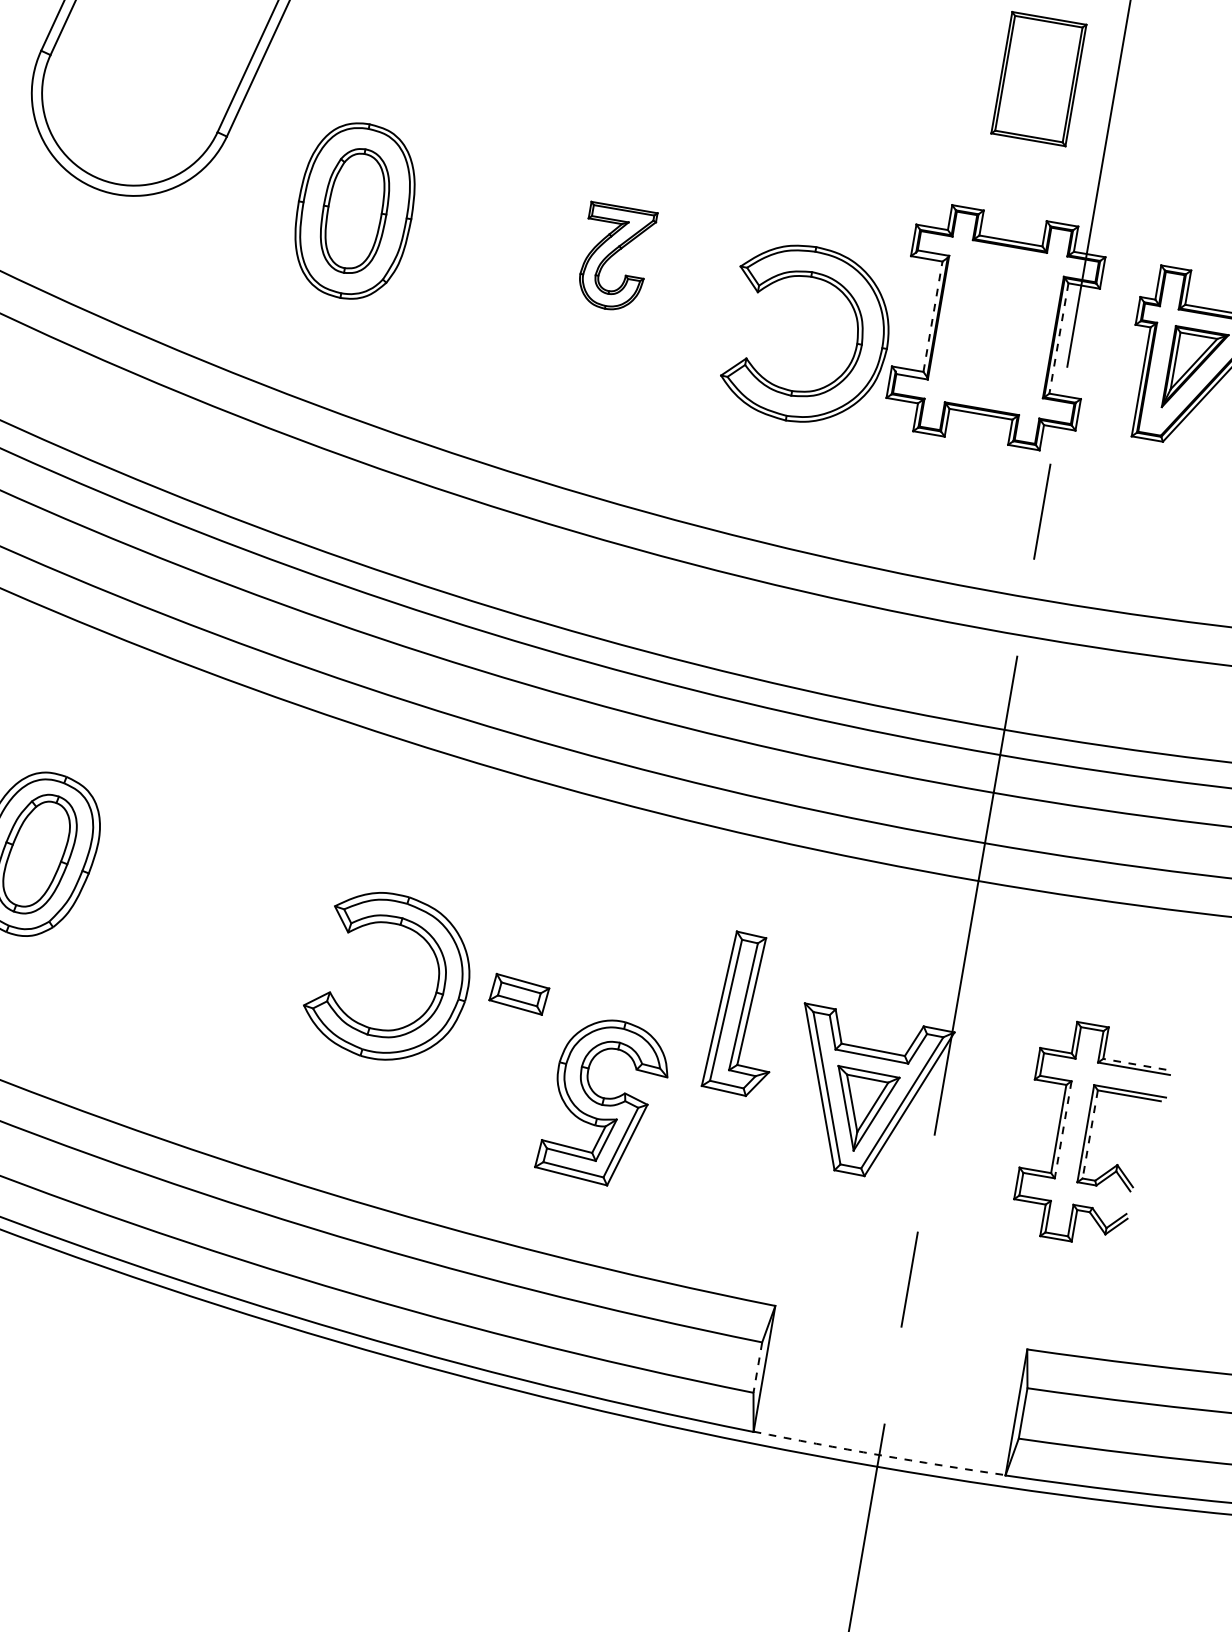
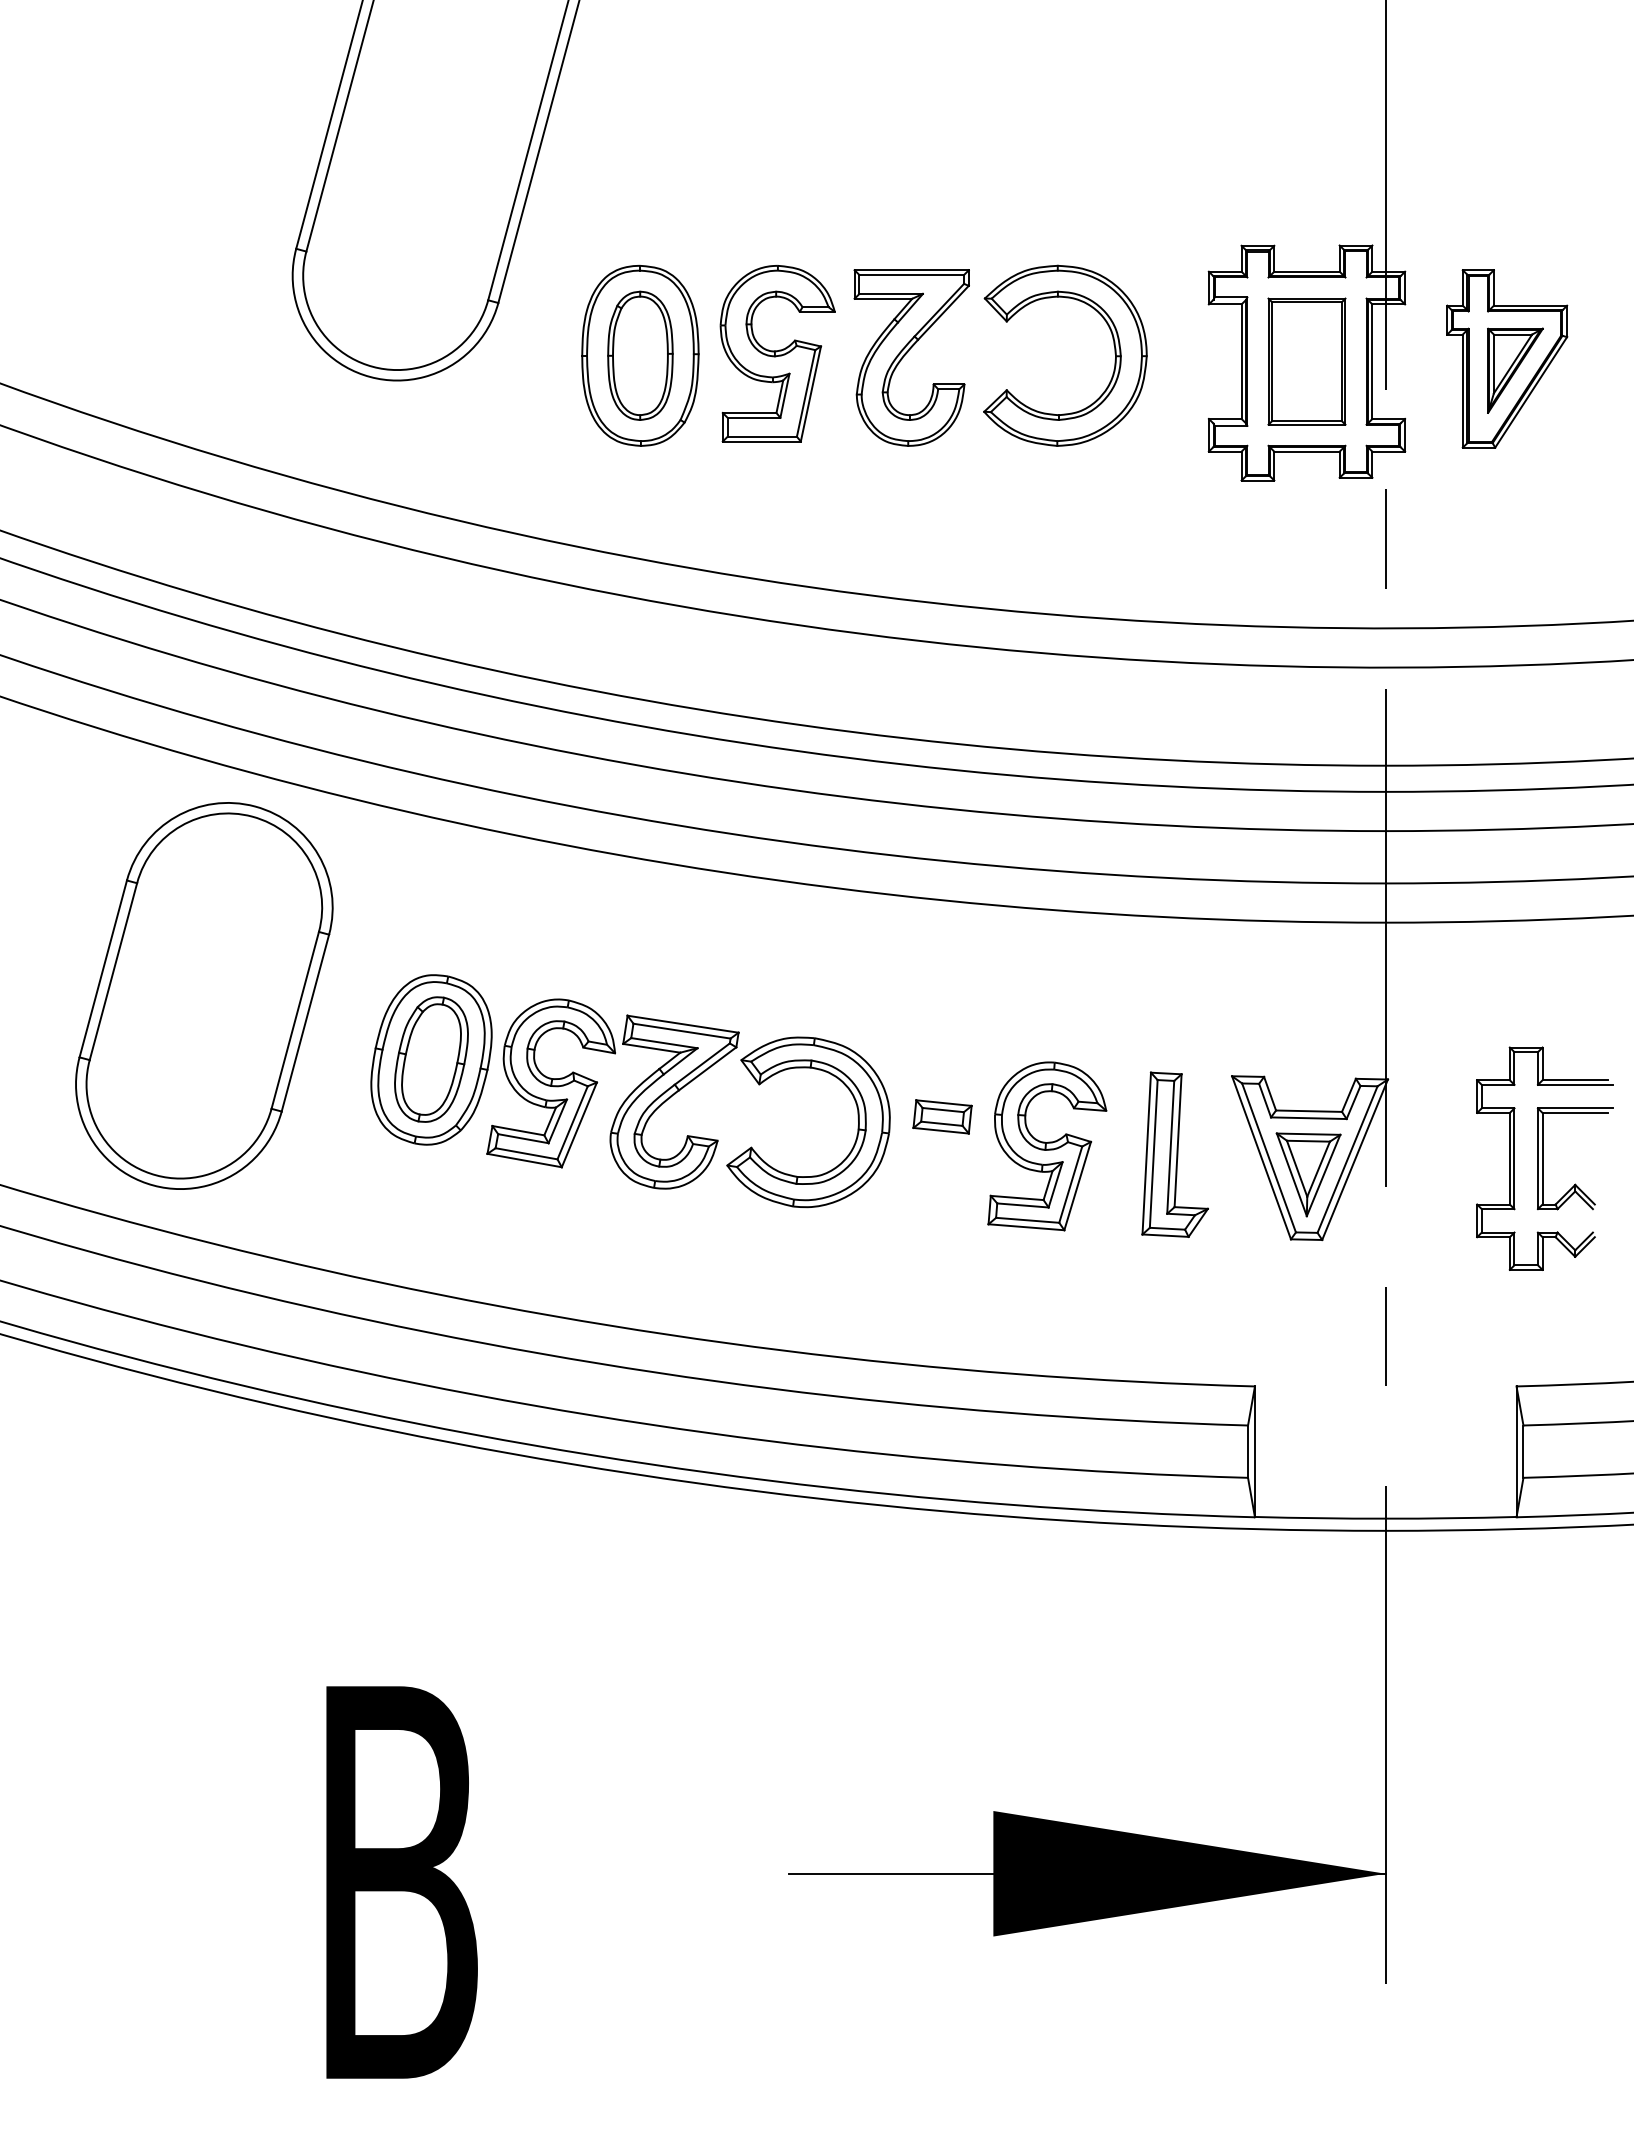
part: (1038, 78) -> (1306, 361), moved
part: (487, 231) -> (777, 353), added
part: (615, 257) -> (911, 357), size x1.67
line: (932, 316) -> (1241, 361), dashed -> solid
part: (856, 333) -> (1113, 345), moved
line: (1058, 339) -> (1372, 362), dashed -> solid
part: (214, 926) -> (623, 1101), added
part: (745, 1014) -> (1174, 1154), moved
line: (1134, 1064) -> (1575, 1080), dashed -> solid
part: (604, 1101) -> (1047, 1146), moved
line: (1063, 1130) -> (1514, 1159), dashed -> solid
line: (1090, 1134) -> (1542, 1158), dashed -> solid
line: (758, 1368) -> (1248, 1452), dashed -> solid
arc: (879, 1454) -> (1385, 1518), dashed -> solid

